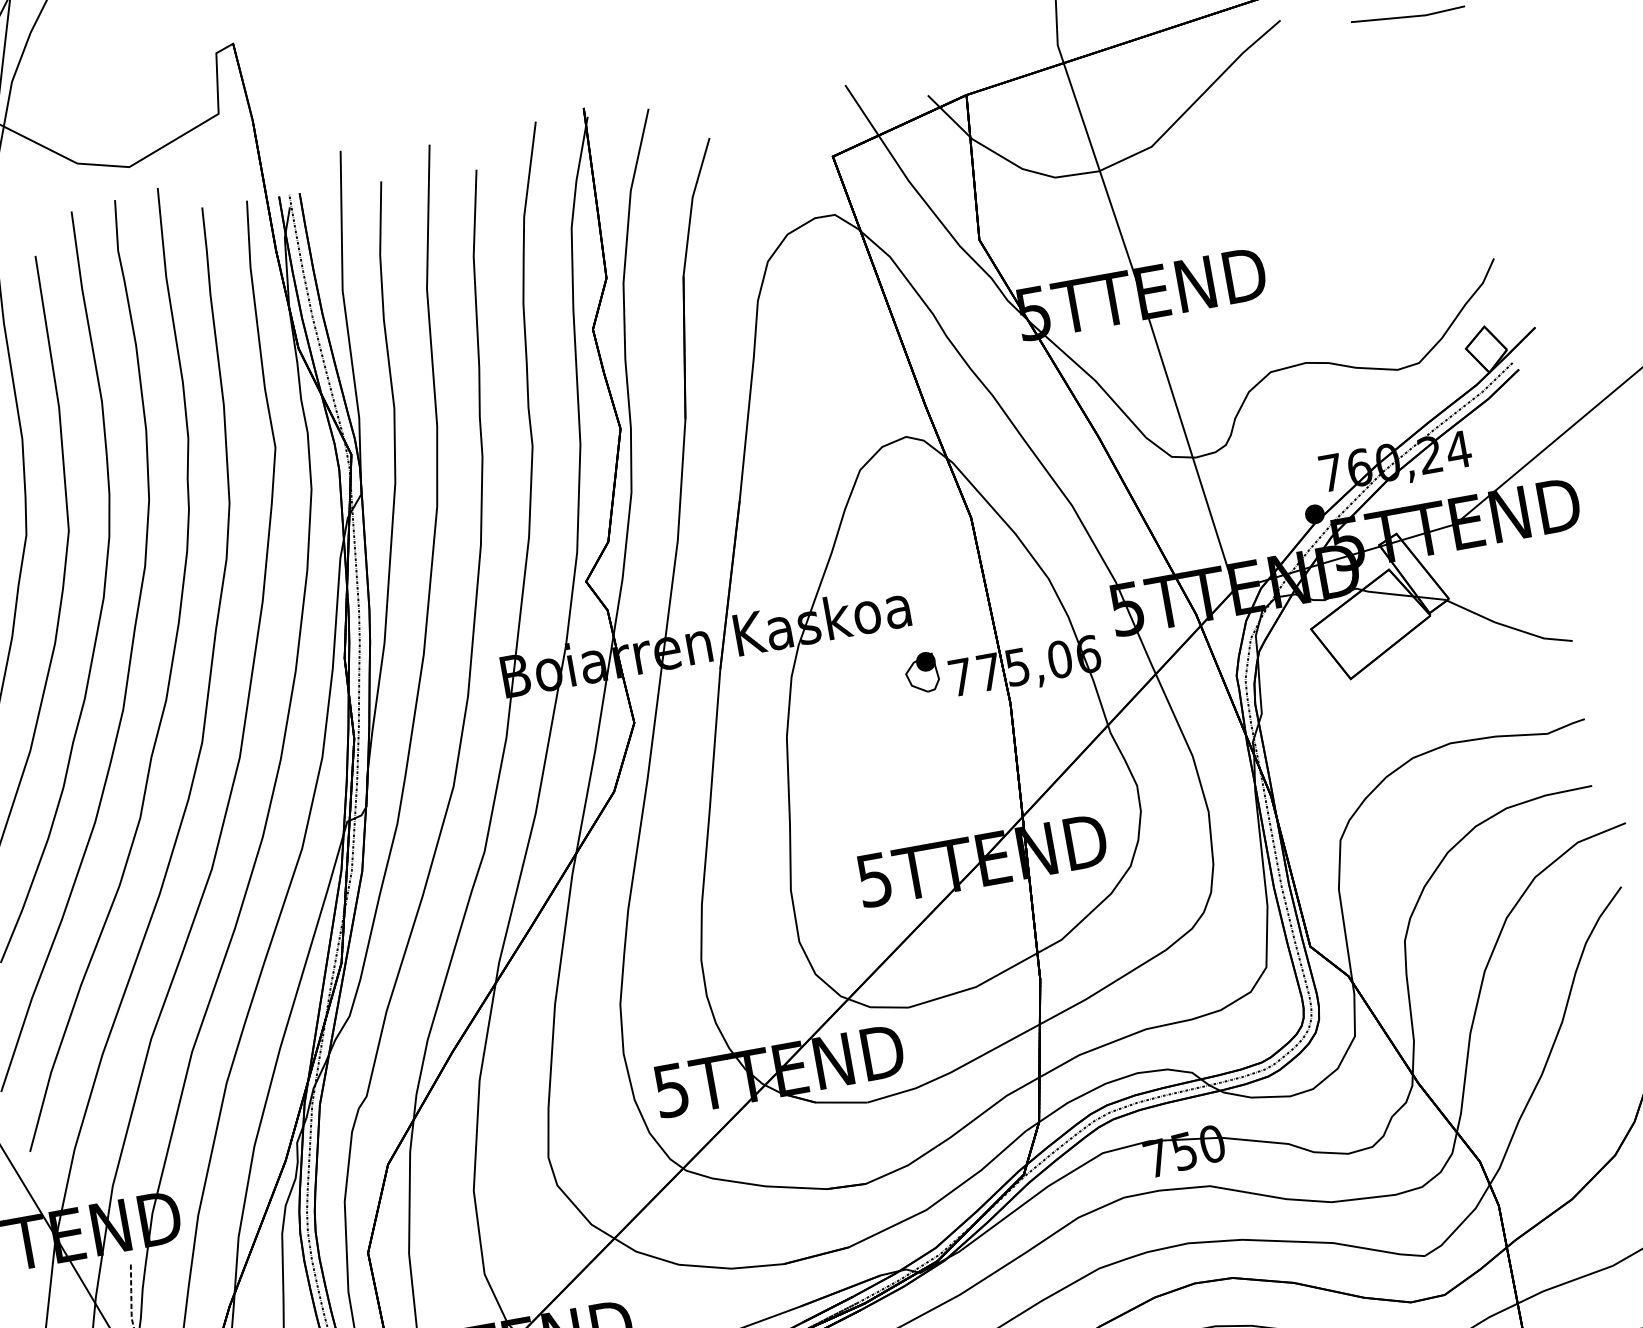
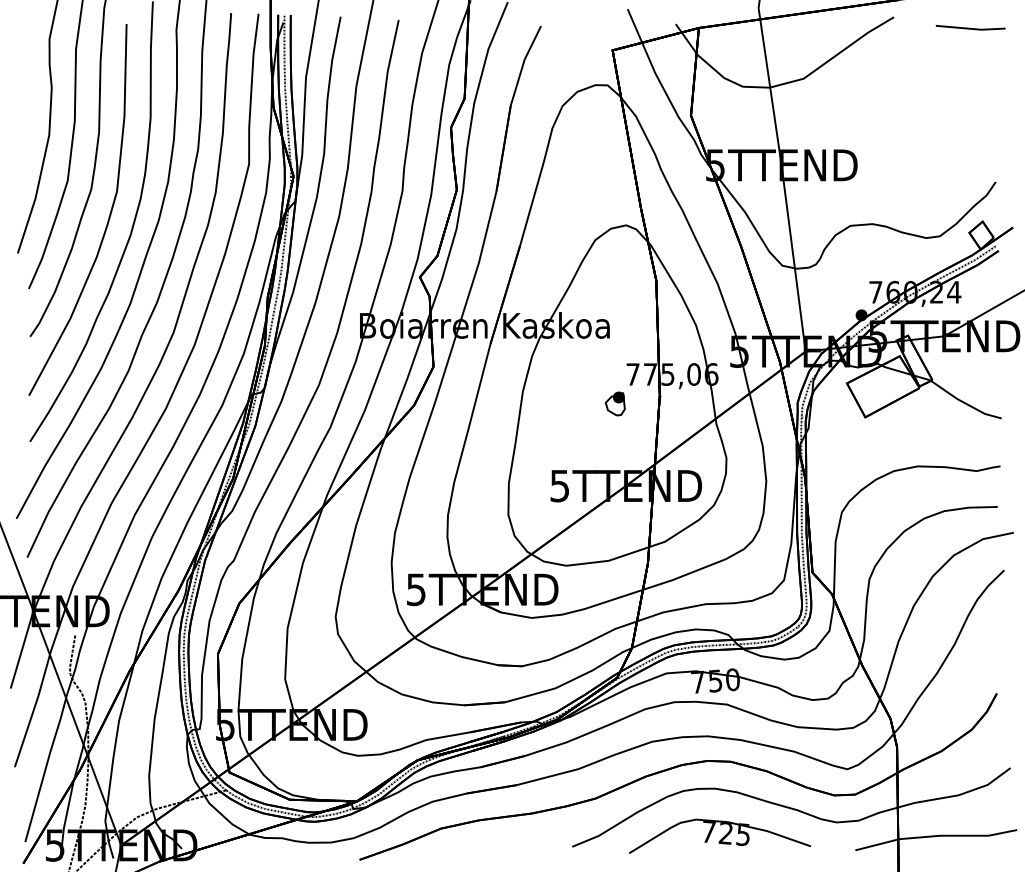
part: (920, 672) -> (614, 403), moved

